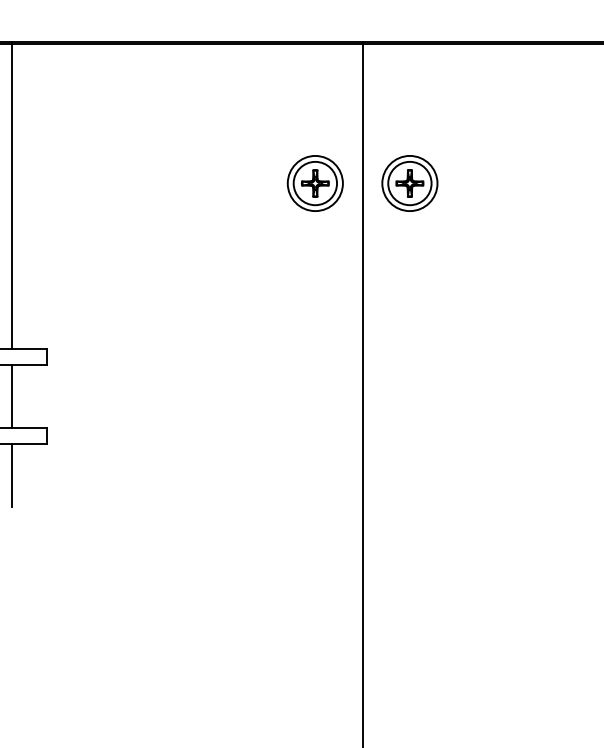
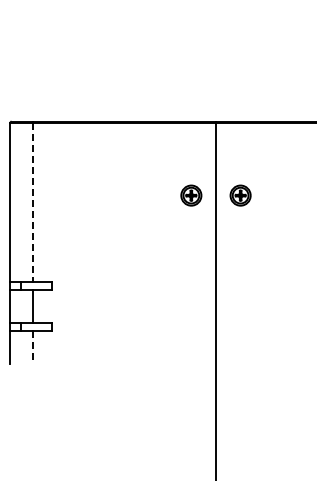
part: (315, 183) -> (191, 195), size x0.7
part: (409, 183) -> (240, 195), size x0.7
line: (12, 196) -> (33, 202), solid -> dashed
line: (12, 476) -> (33, 348), solid -> dashed

